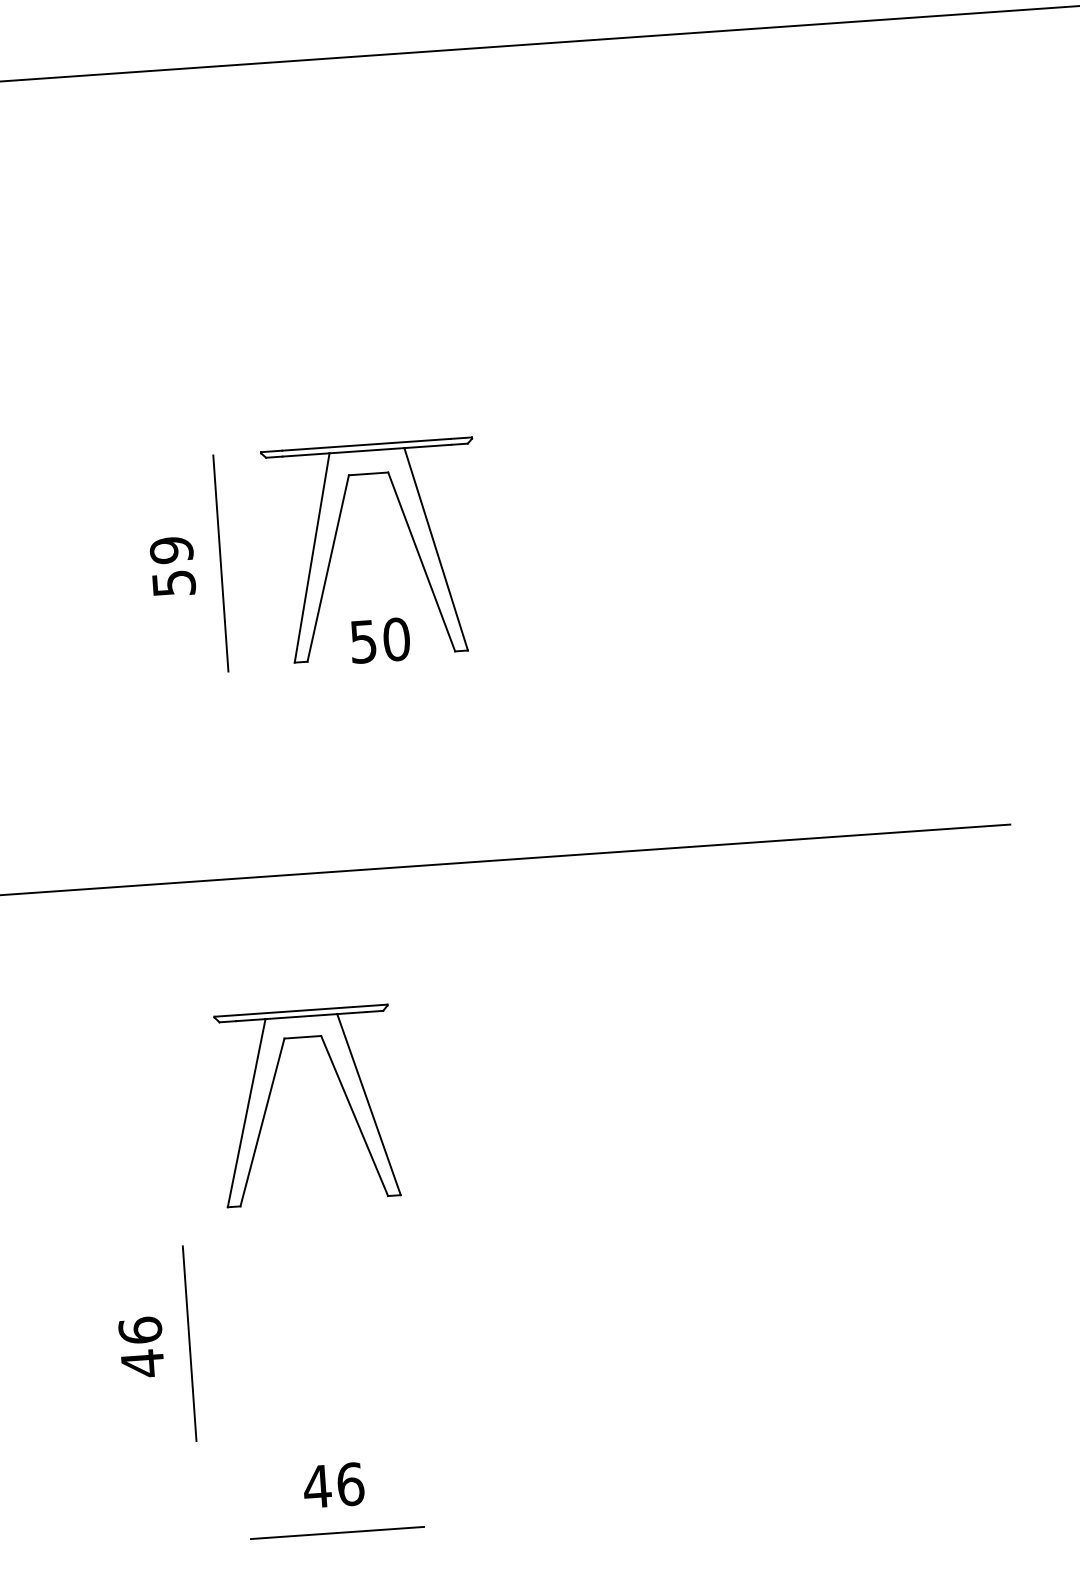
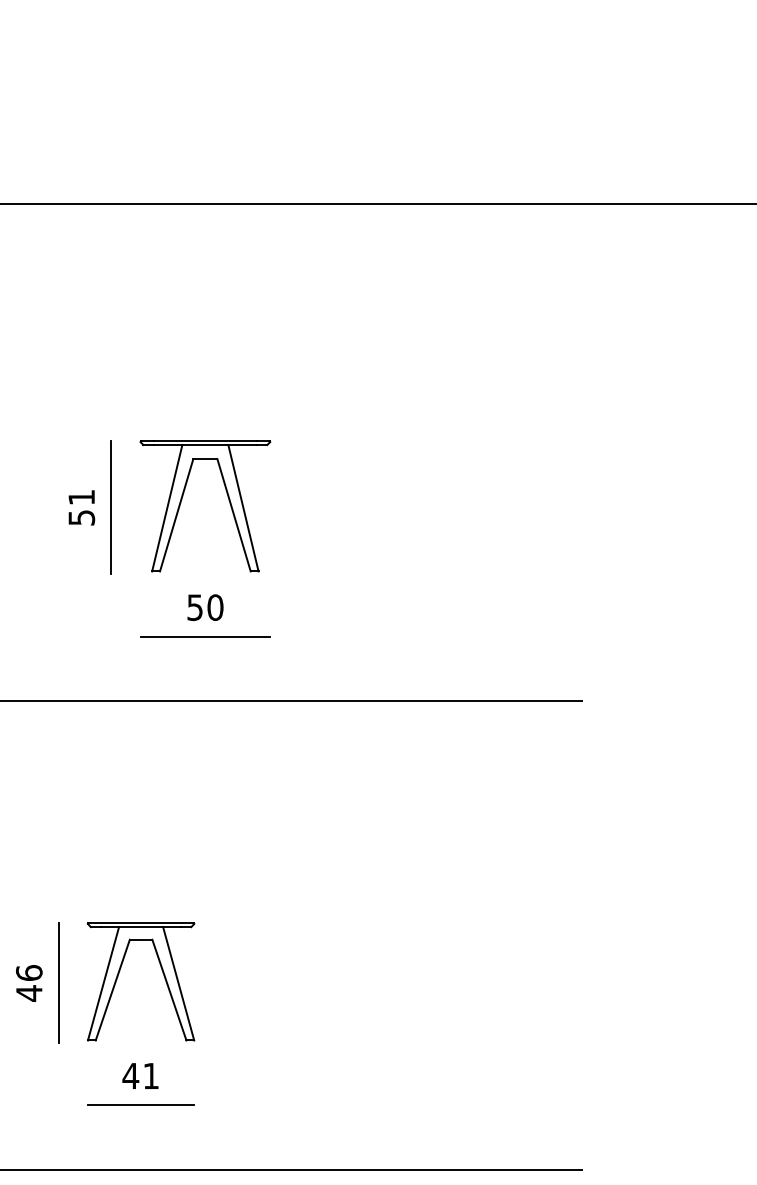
text: (171, 550) -> (81, 497), 59 -> 51
text: (380, 640) -> (205, 607), moved
line: (389, 764) -> (205, 637), added
part: (341, 1089) -> (162, 973), moved
text: (351, 1483) -> (151, 1075), 46 -> 41

